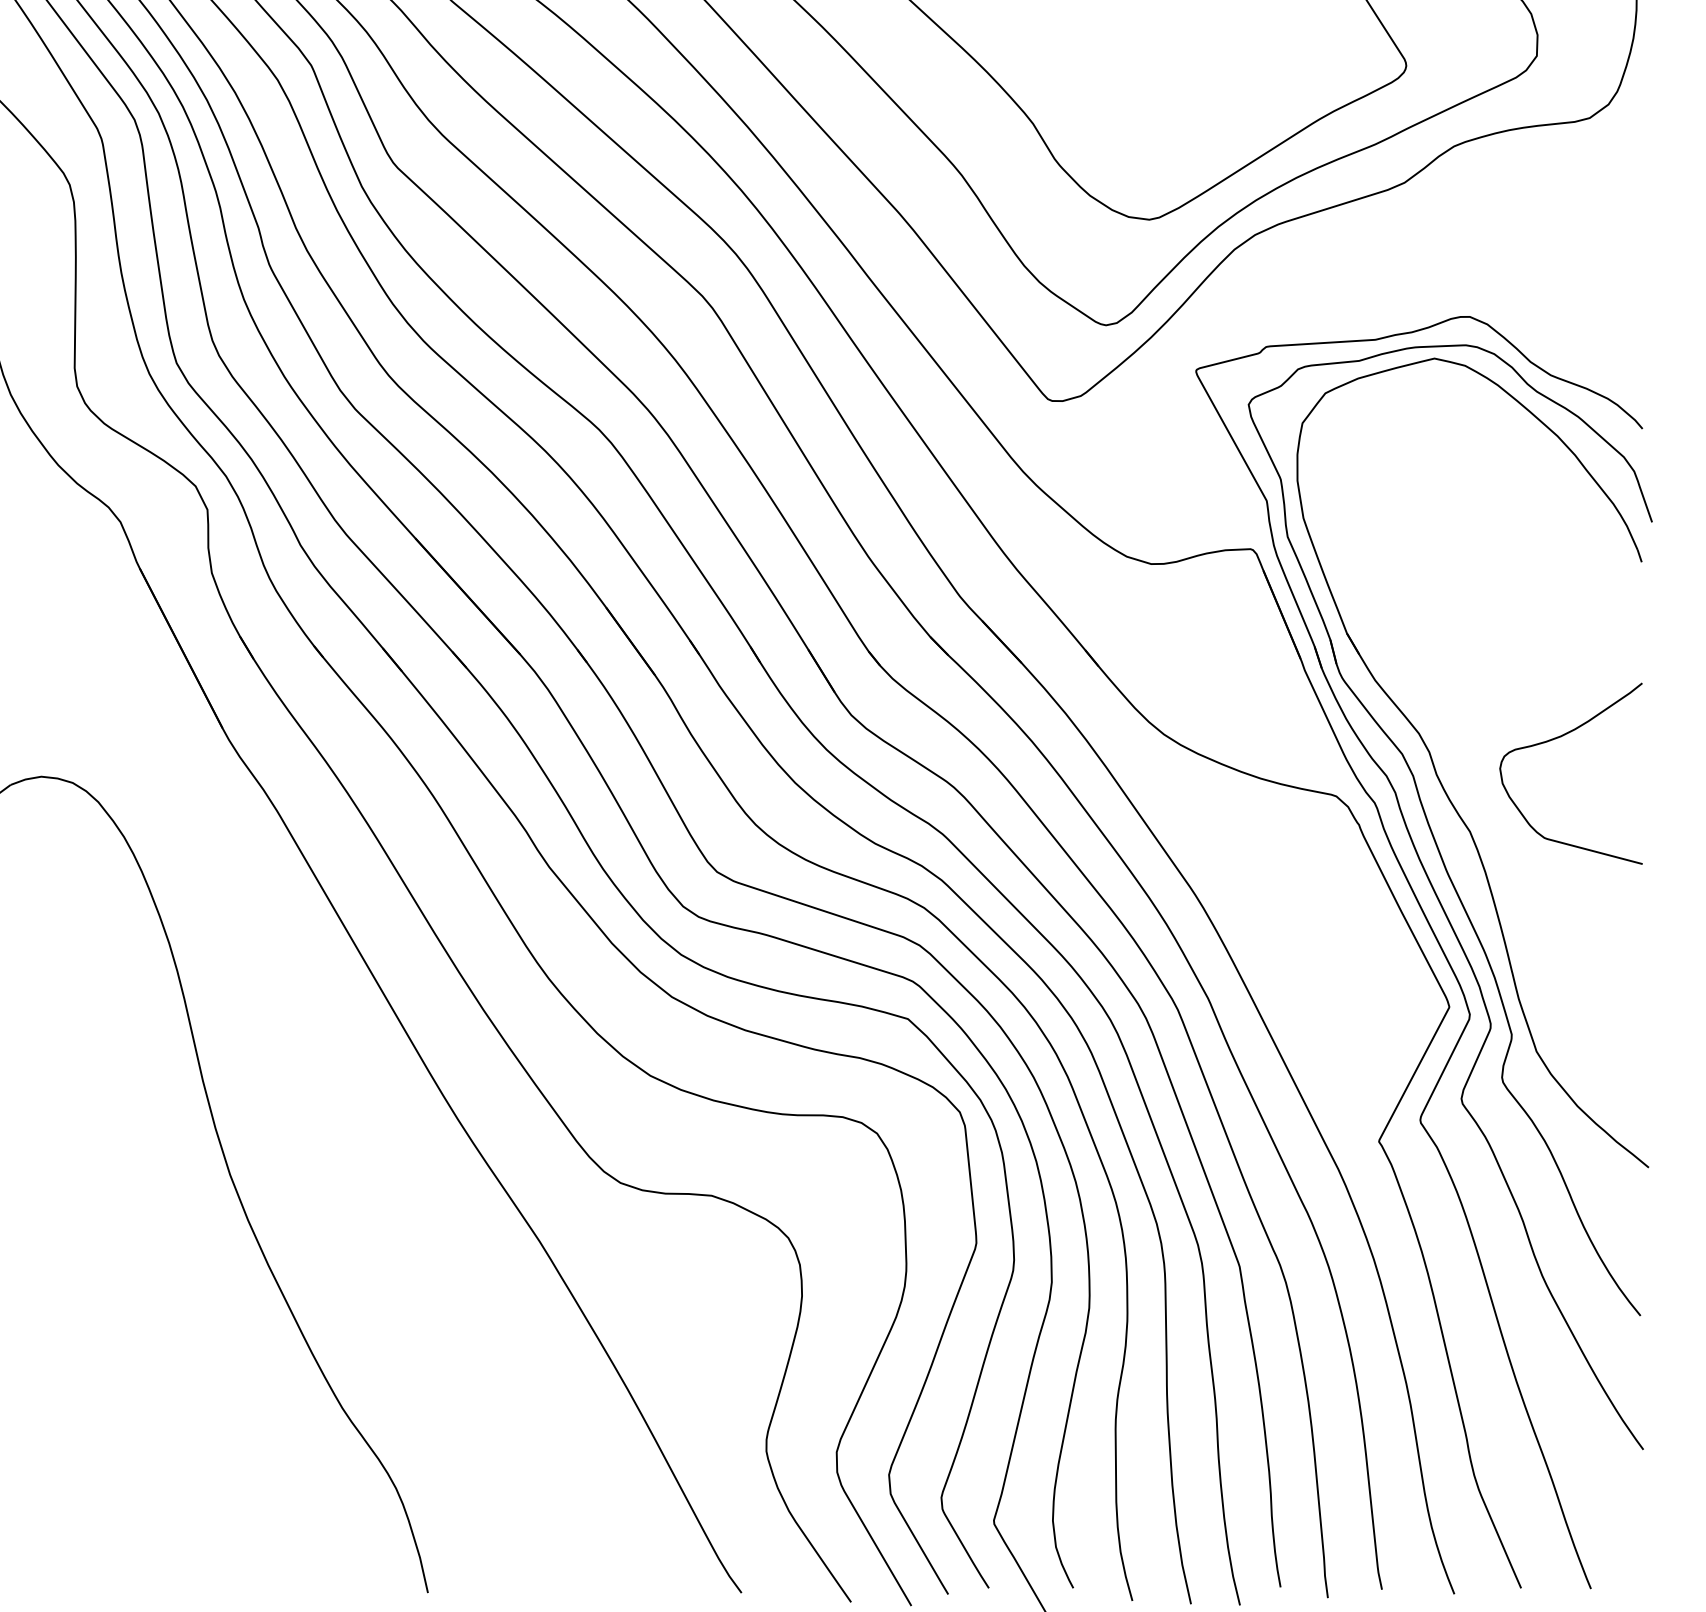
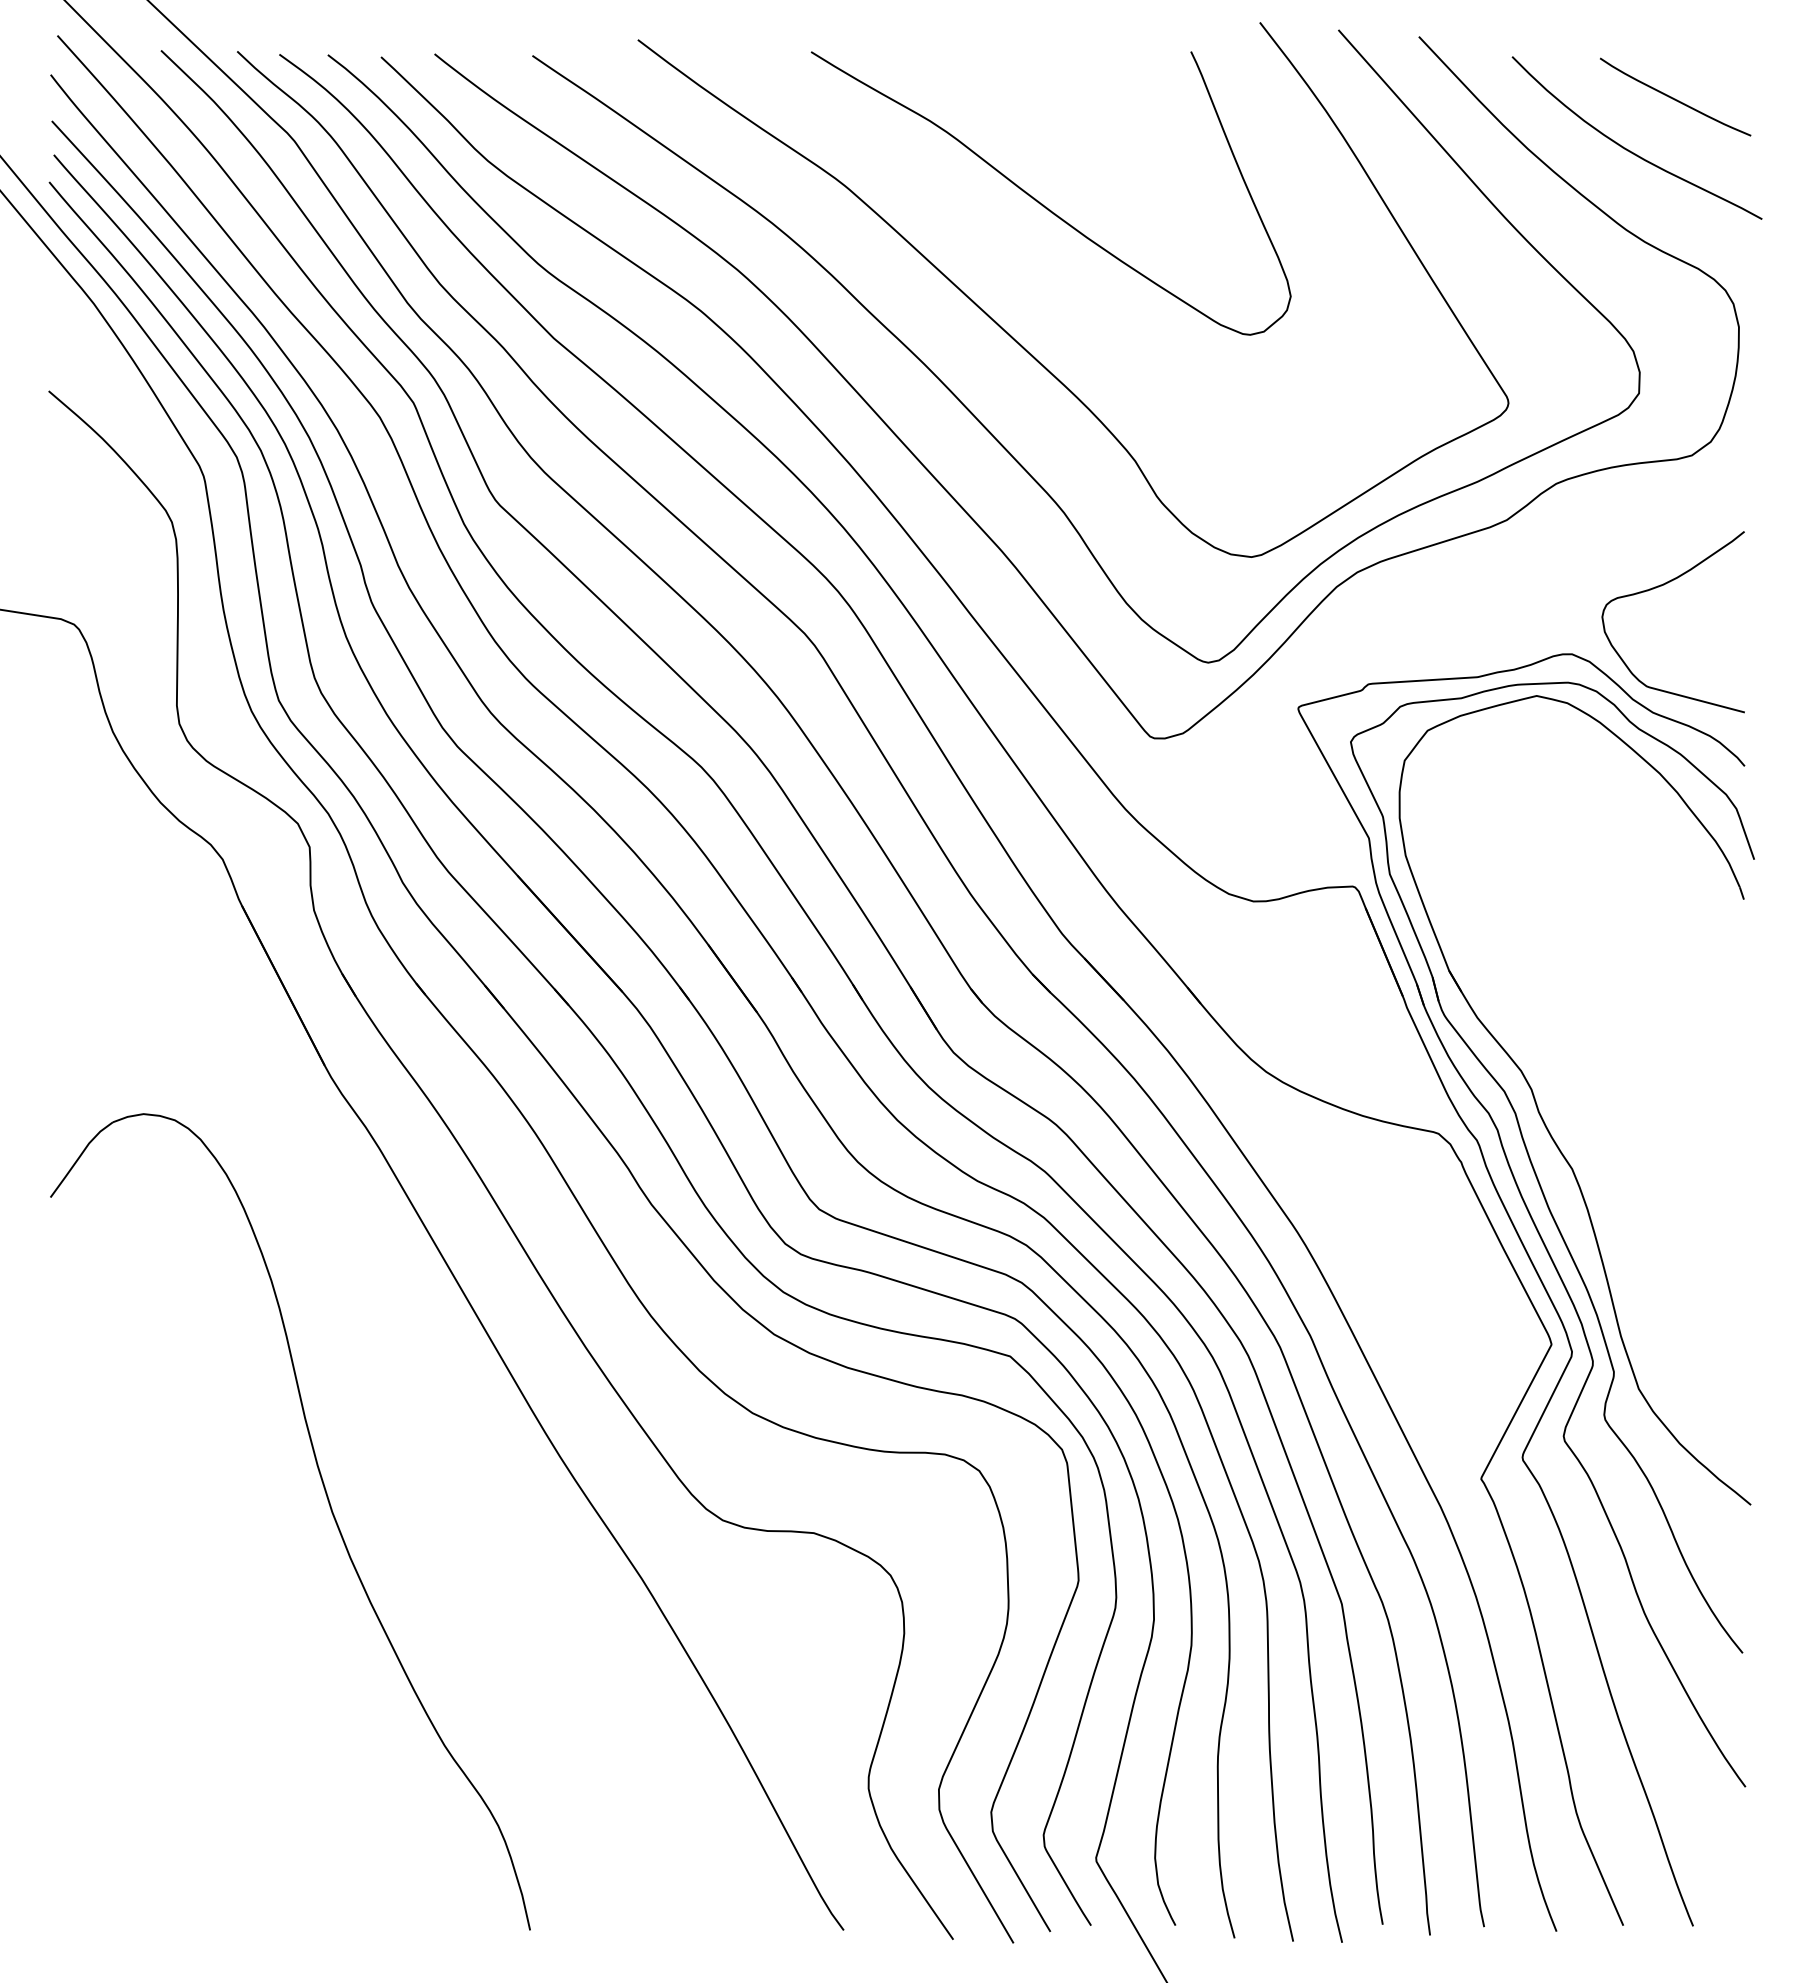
curve: (1554, 740) -> (1656, 588), moved

